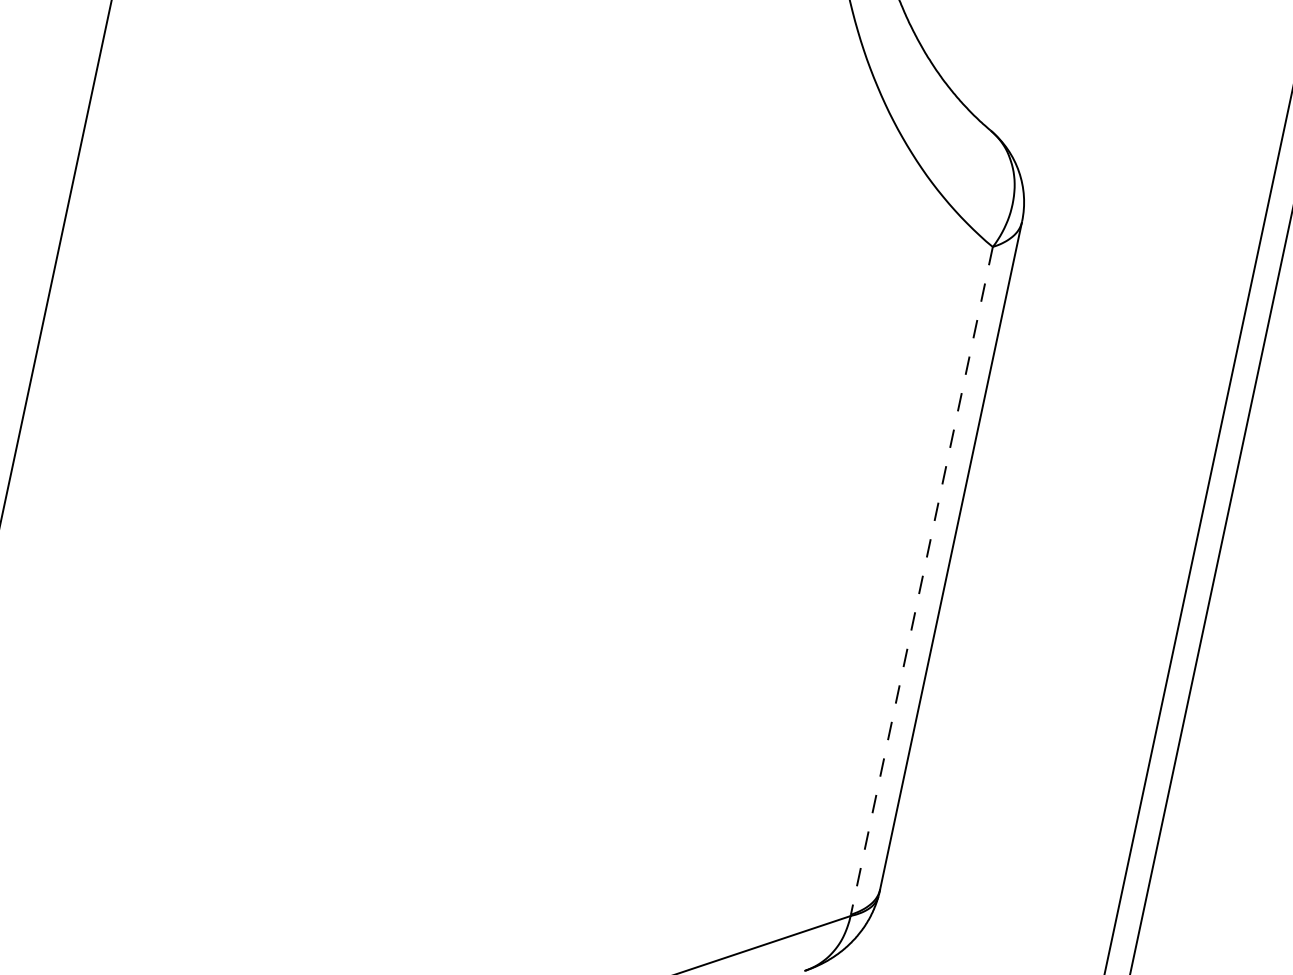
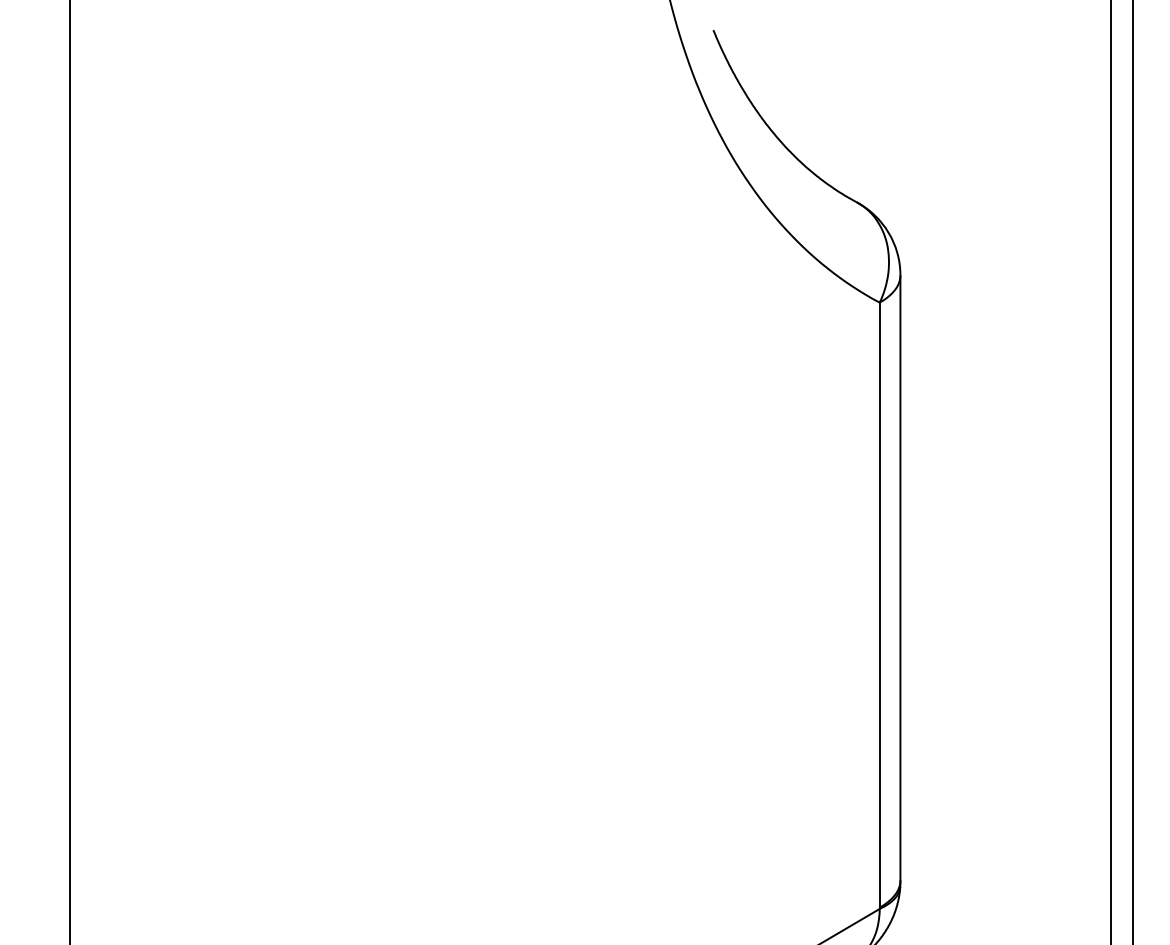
line: (921, 581) -> (879, 605), dashed -> solid

